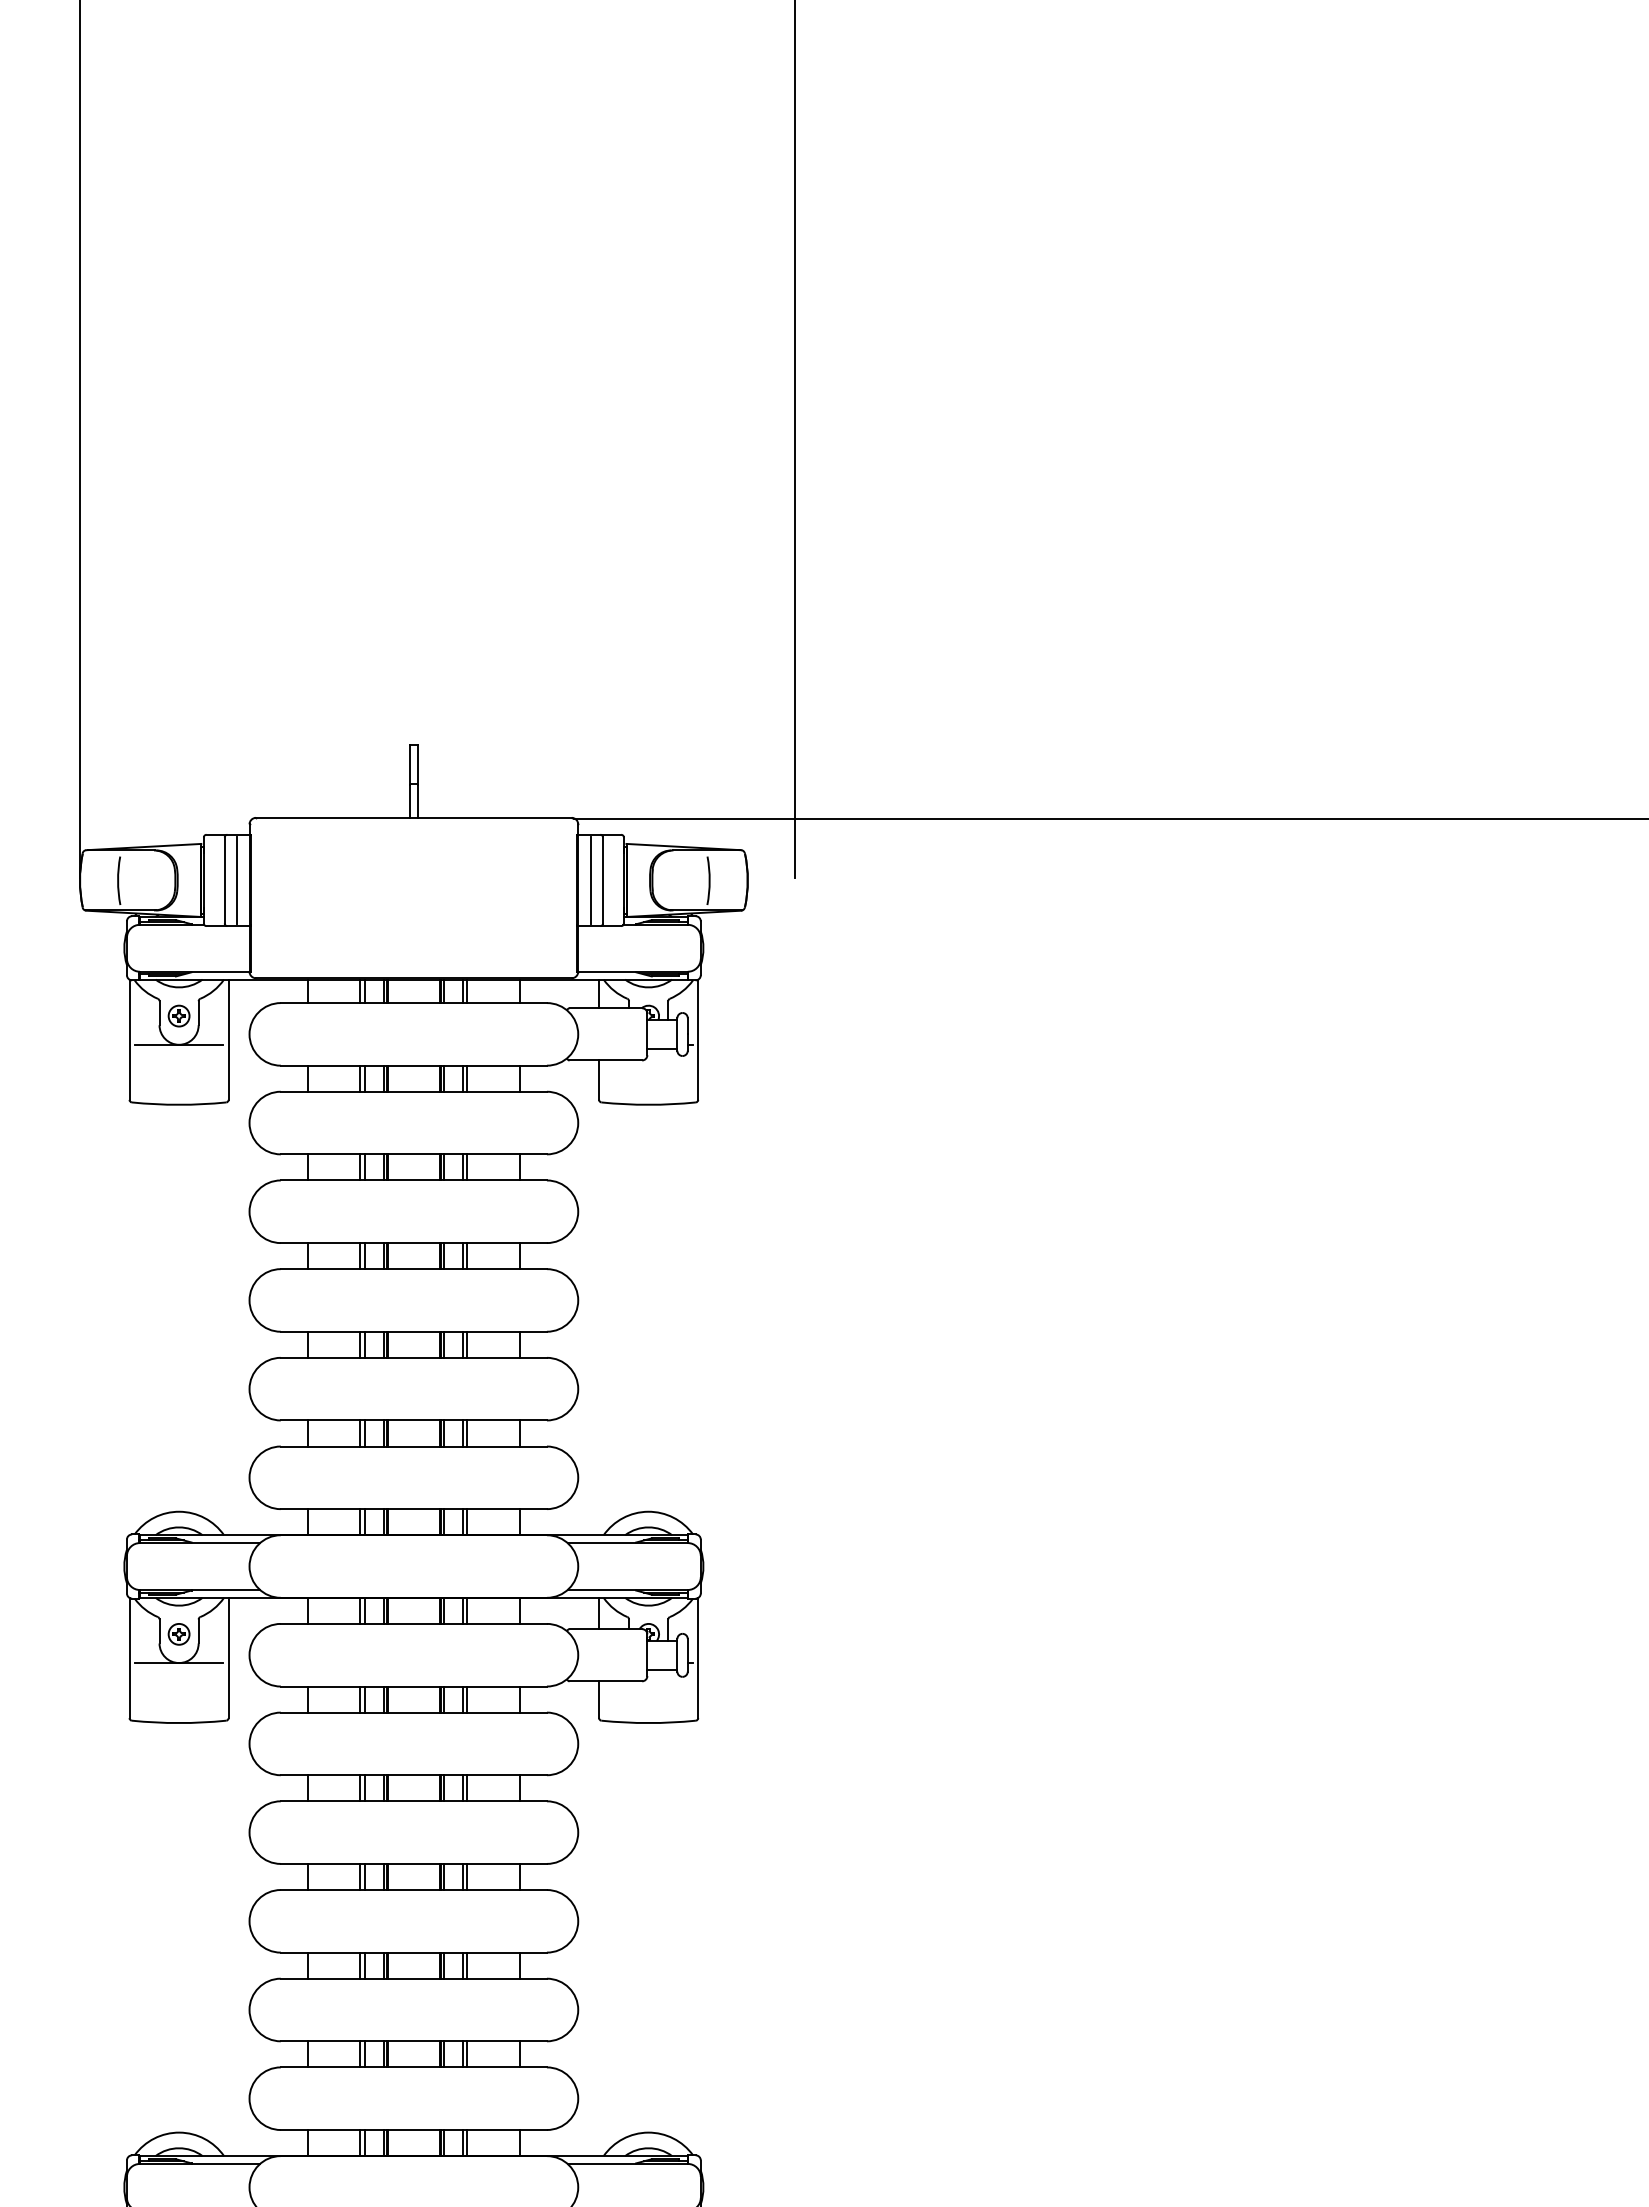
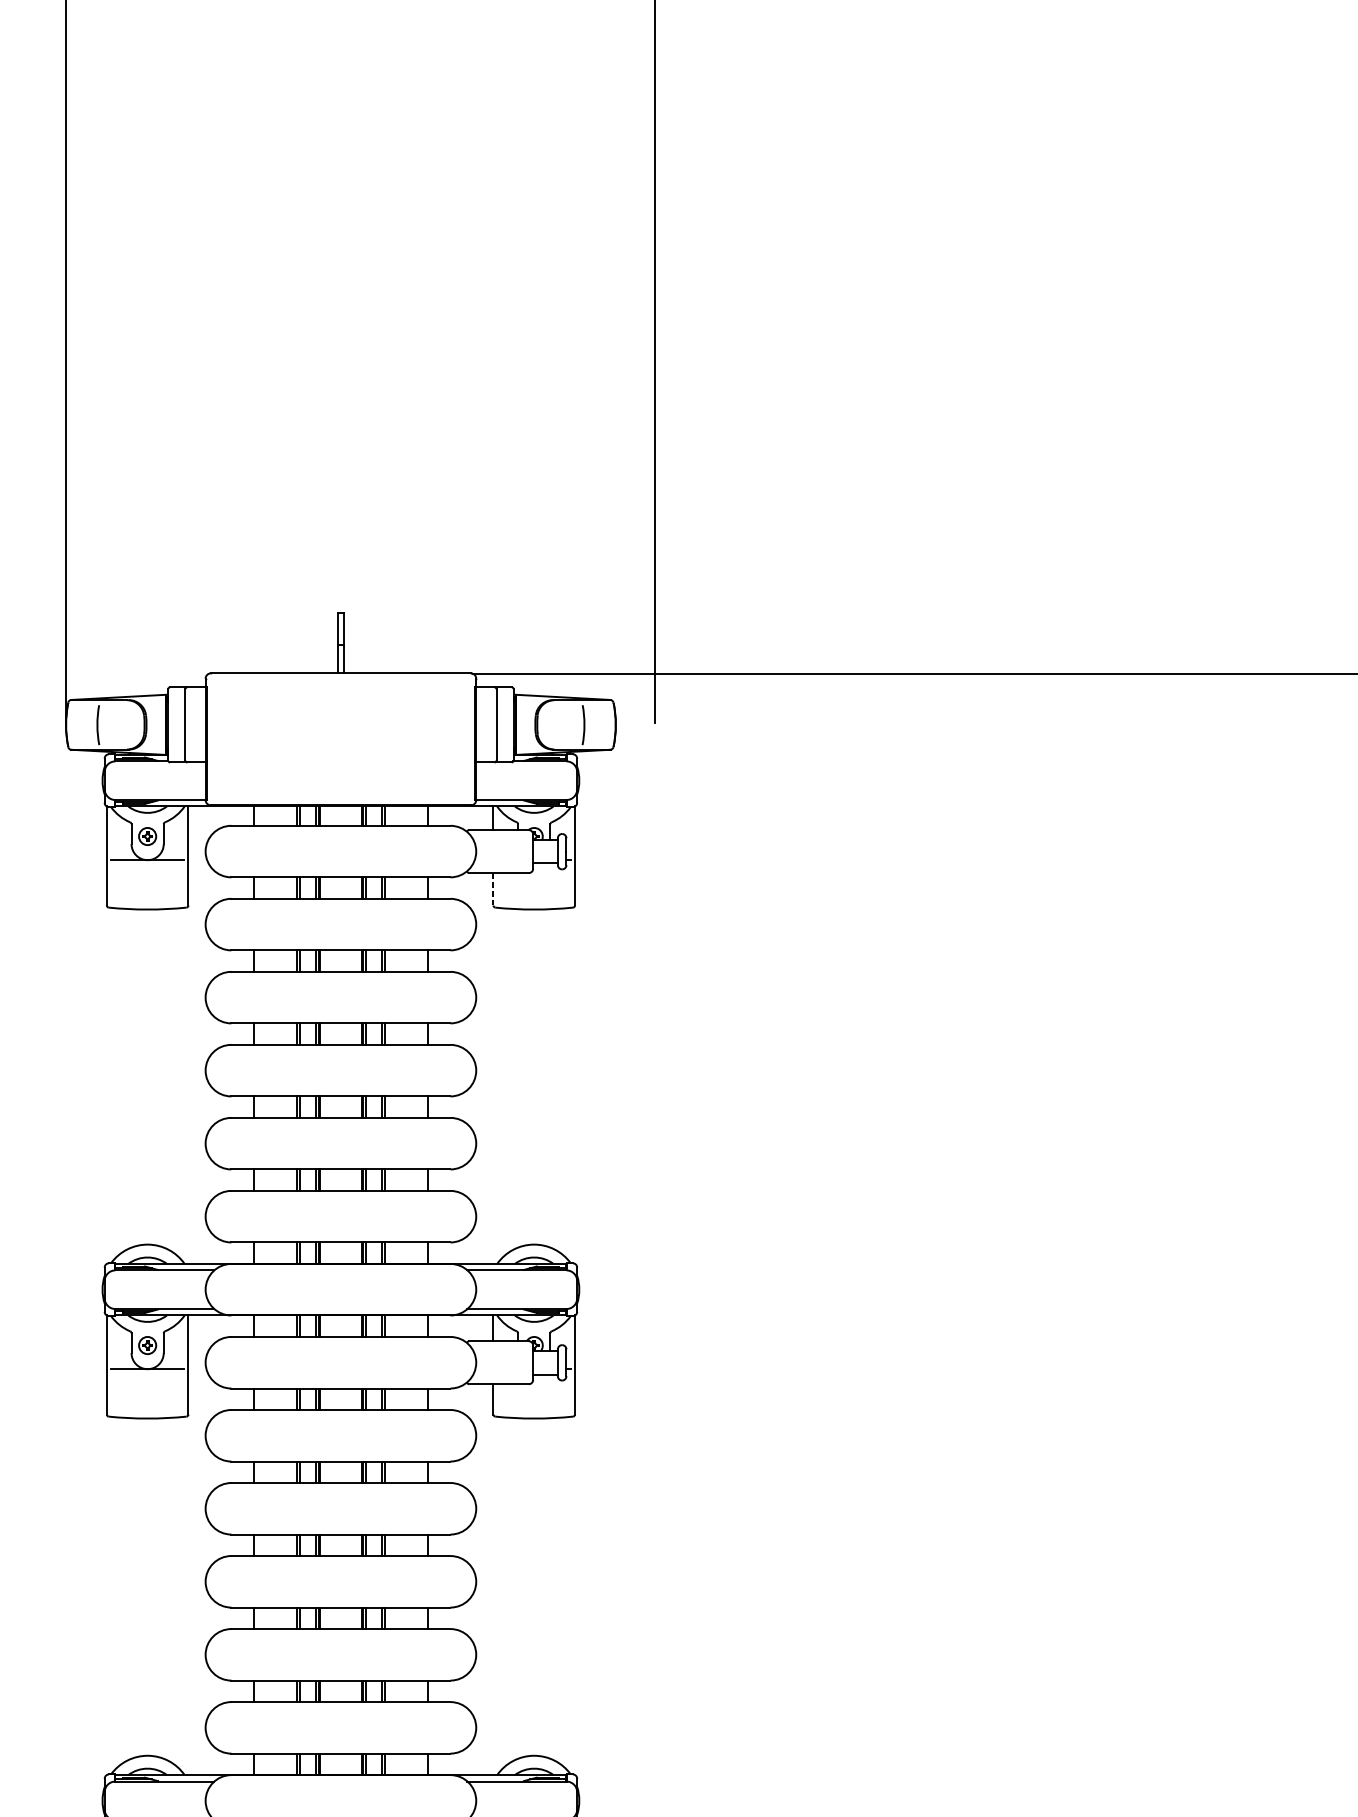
line: (236, 880) -> (194, 724), removed
line: (591, 880) -> (487, 724), removed
line: (599, 1080) -> (493, 889), solid -> dashed

